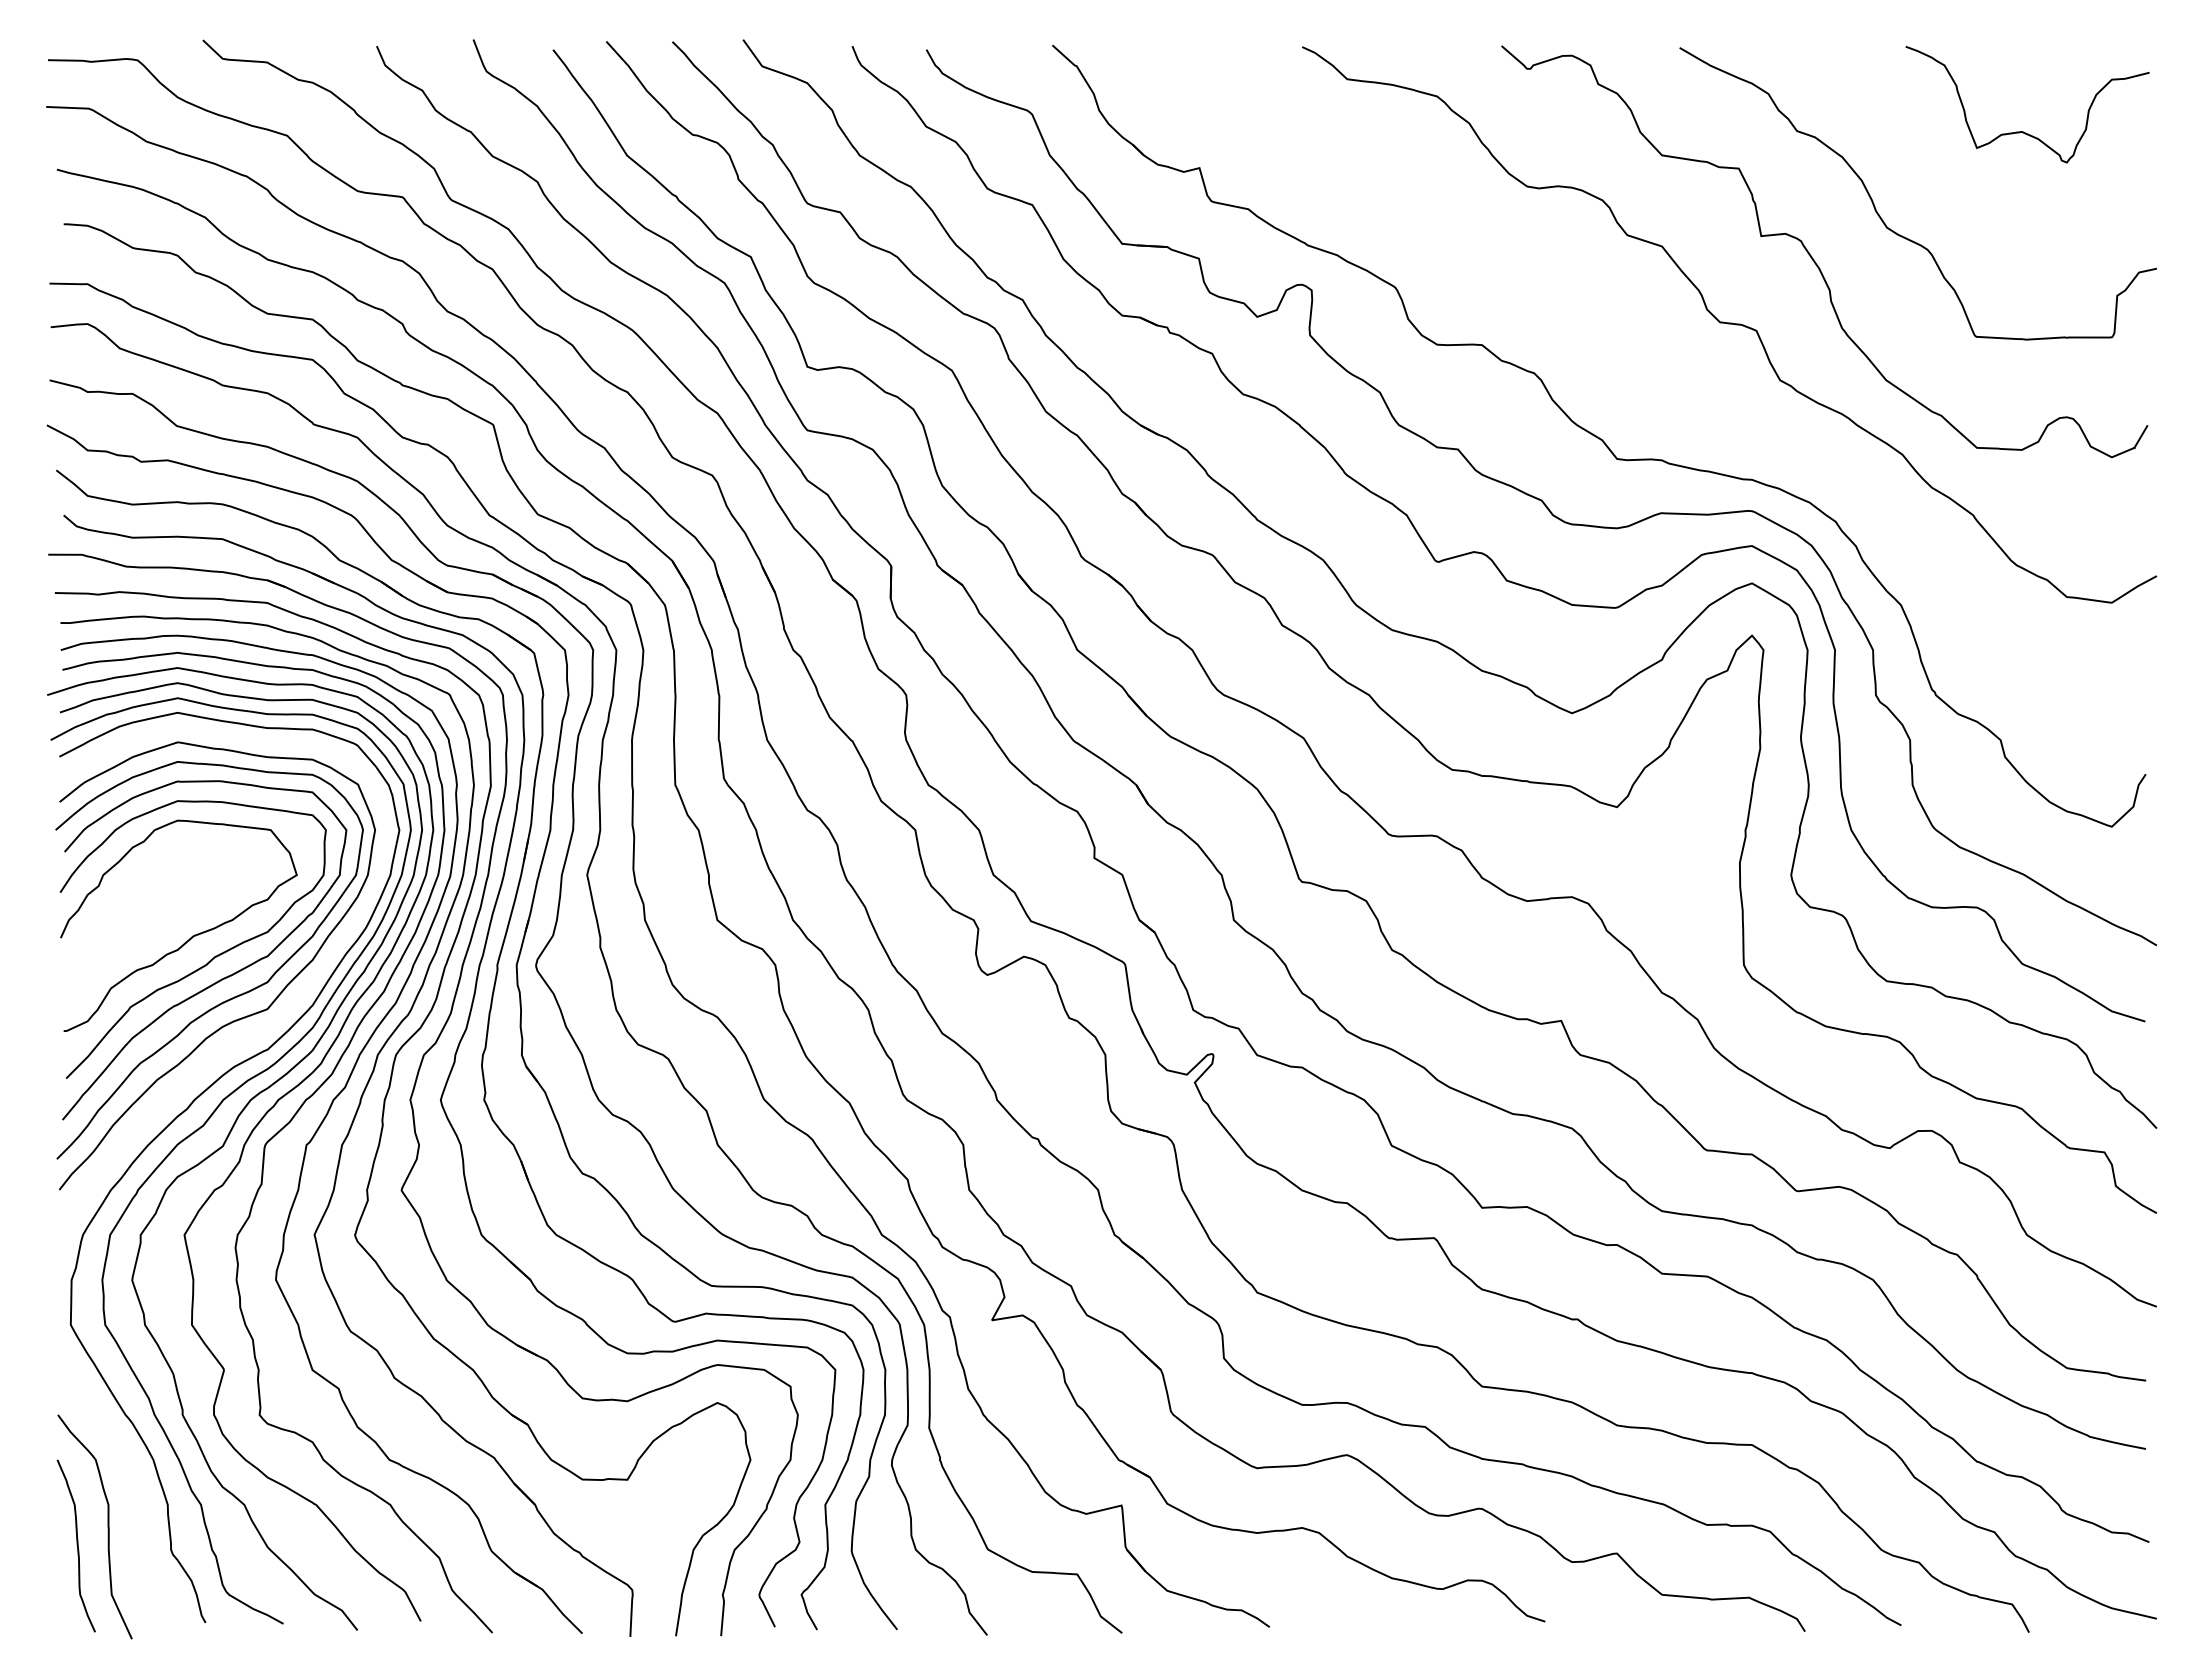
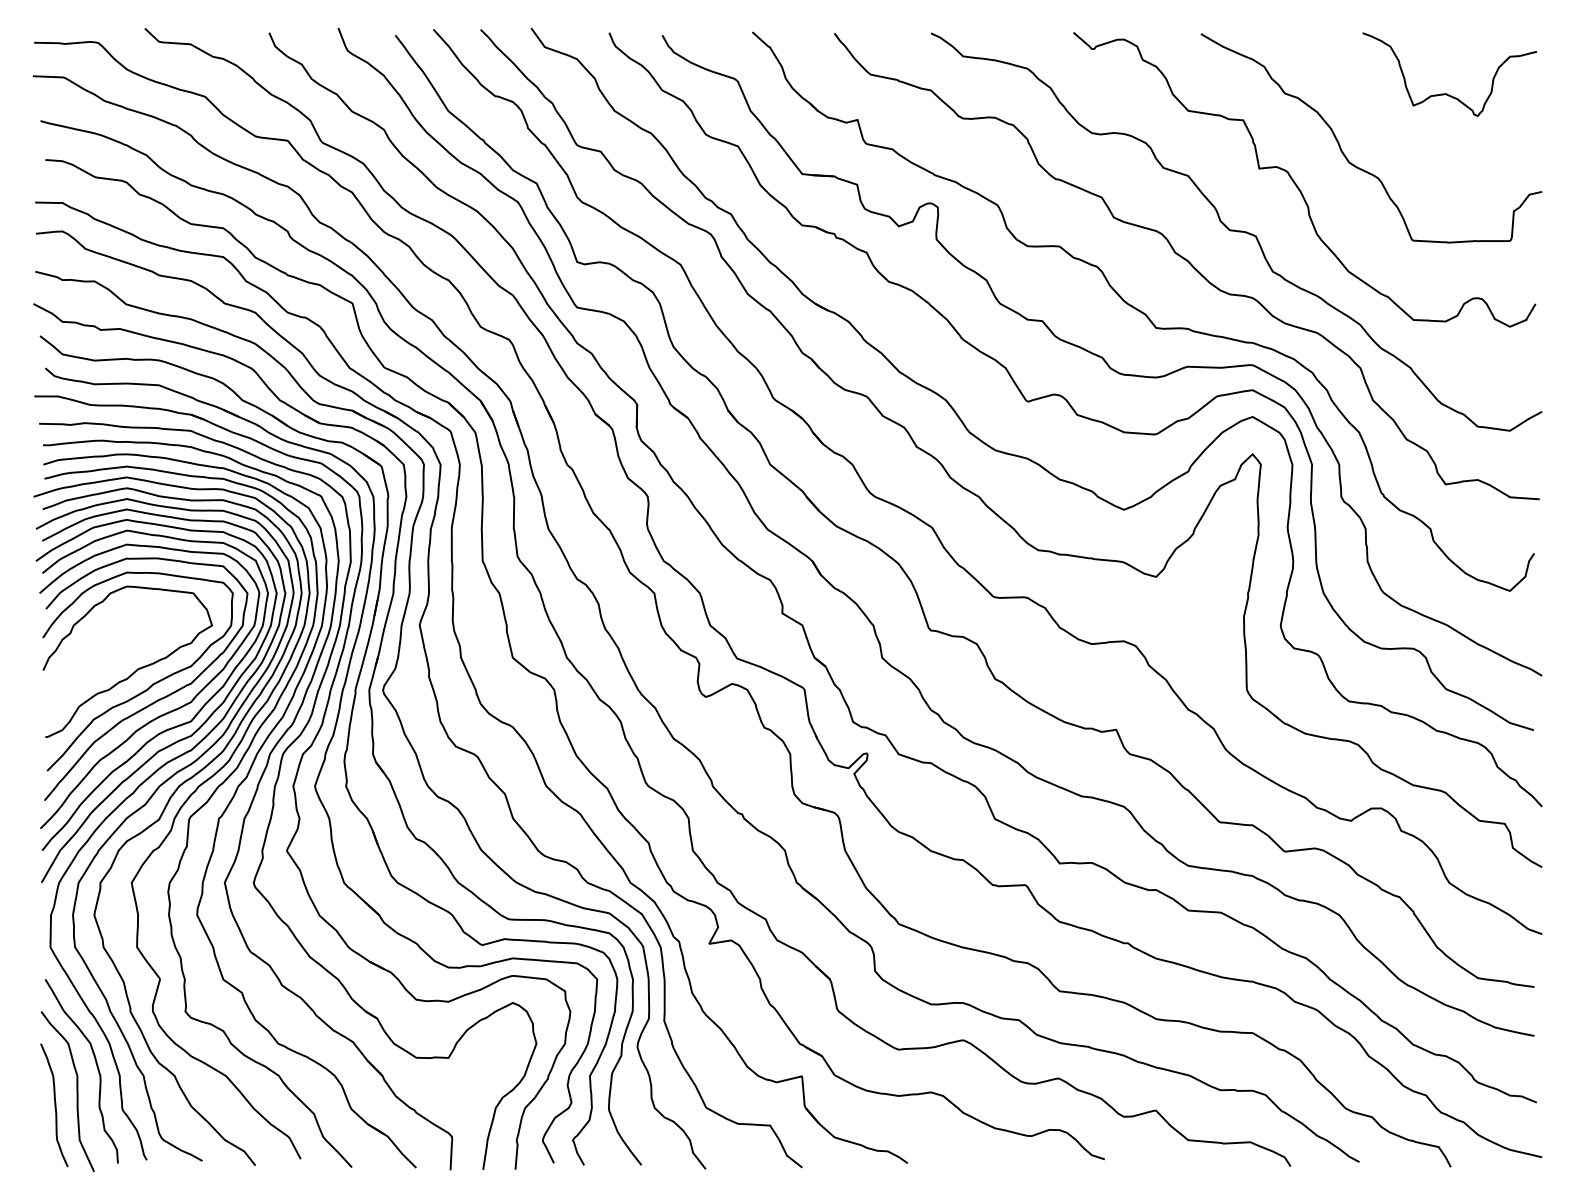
curve: (1663, 369) -> (1189, 263), added
curve: (248, 1036) -> (177, 740), added
curve: (135, 1491) -> (96, 1066), added

